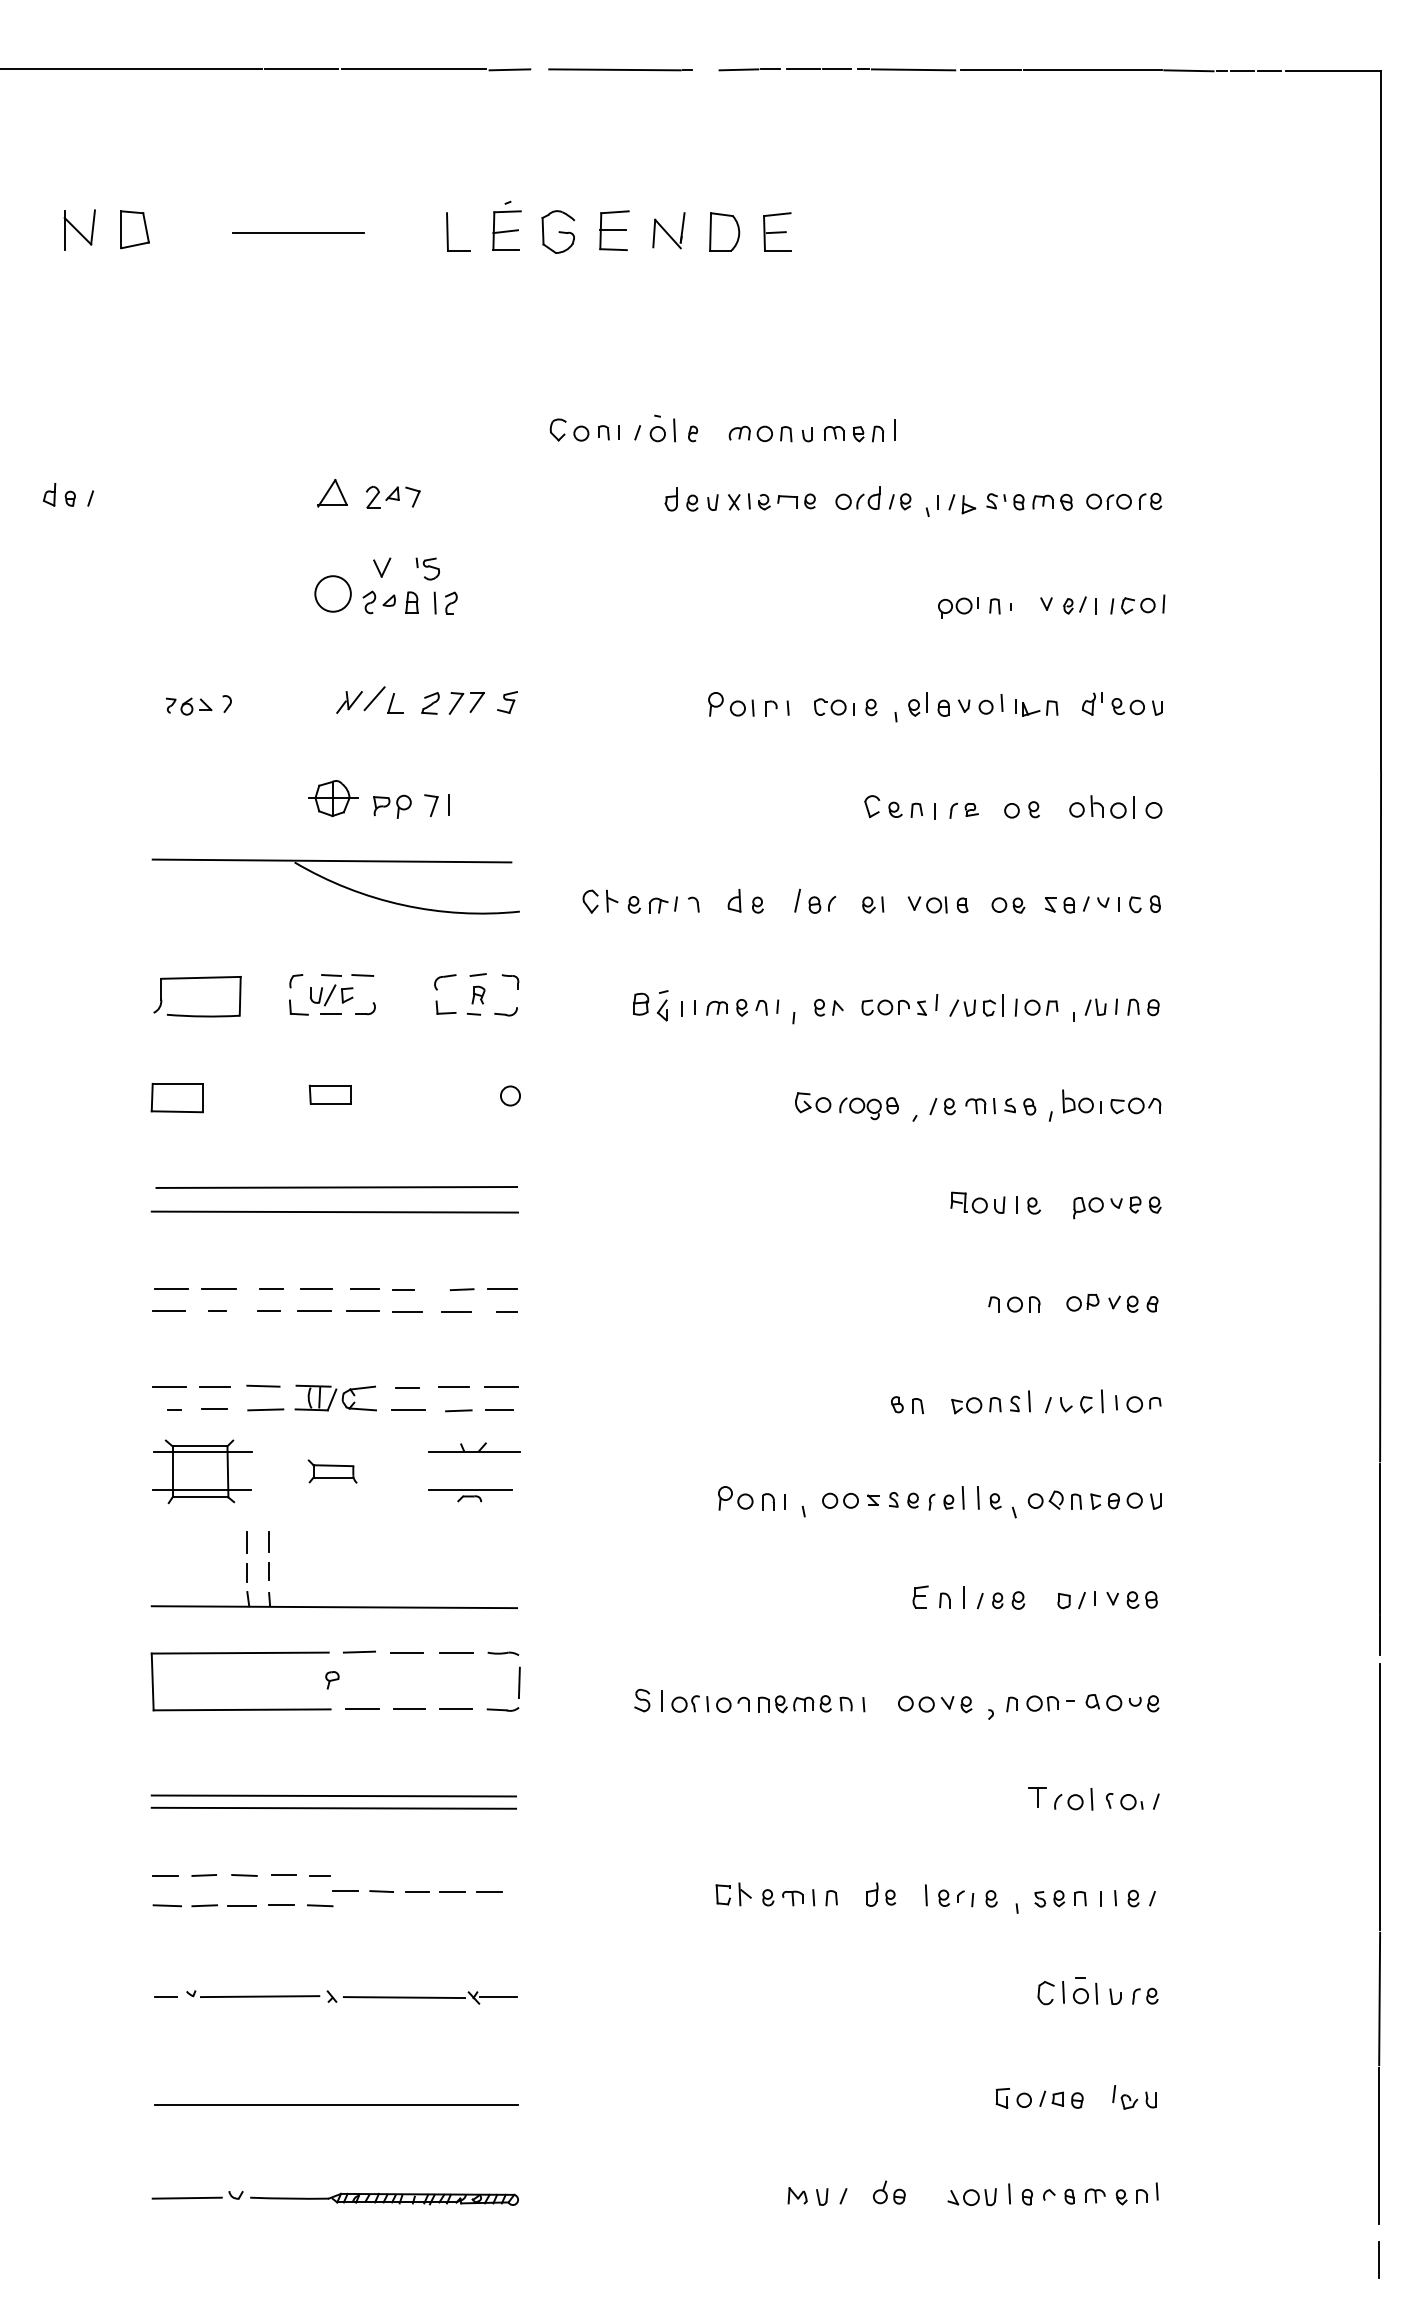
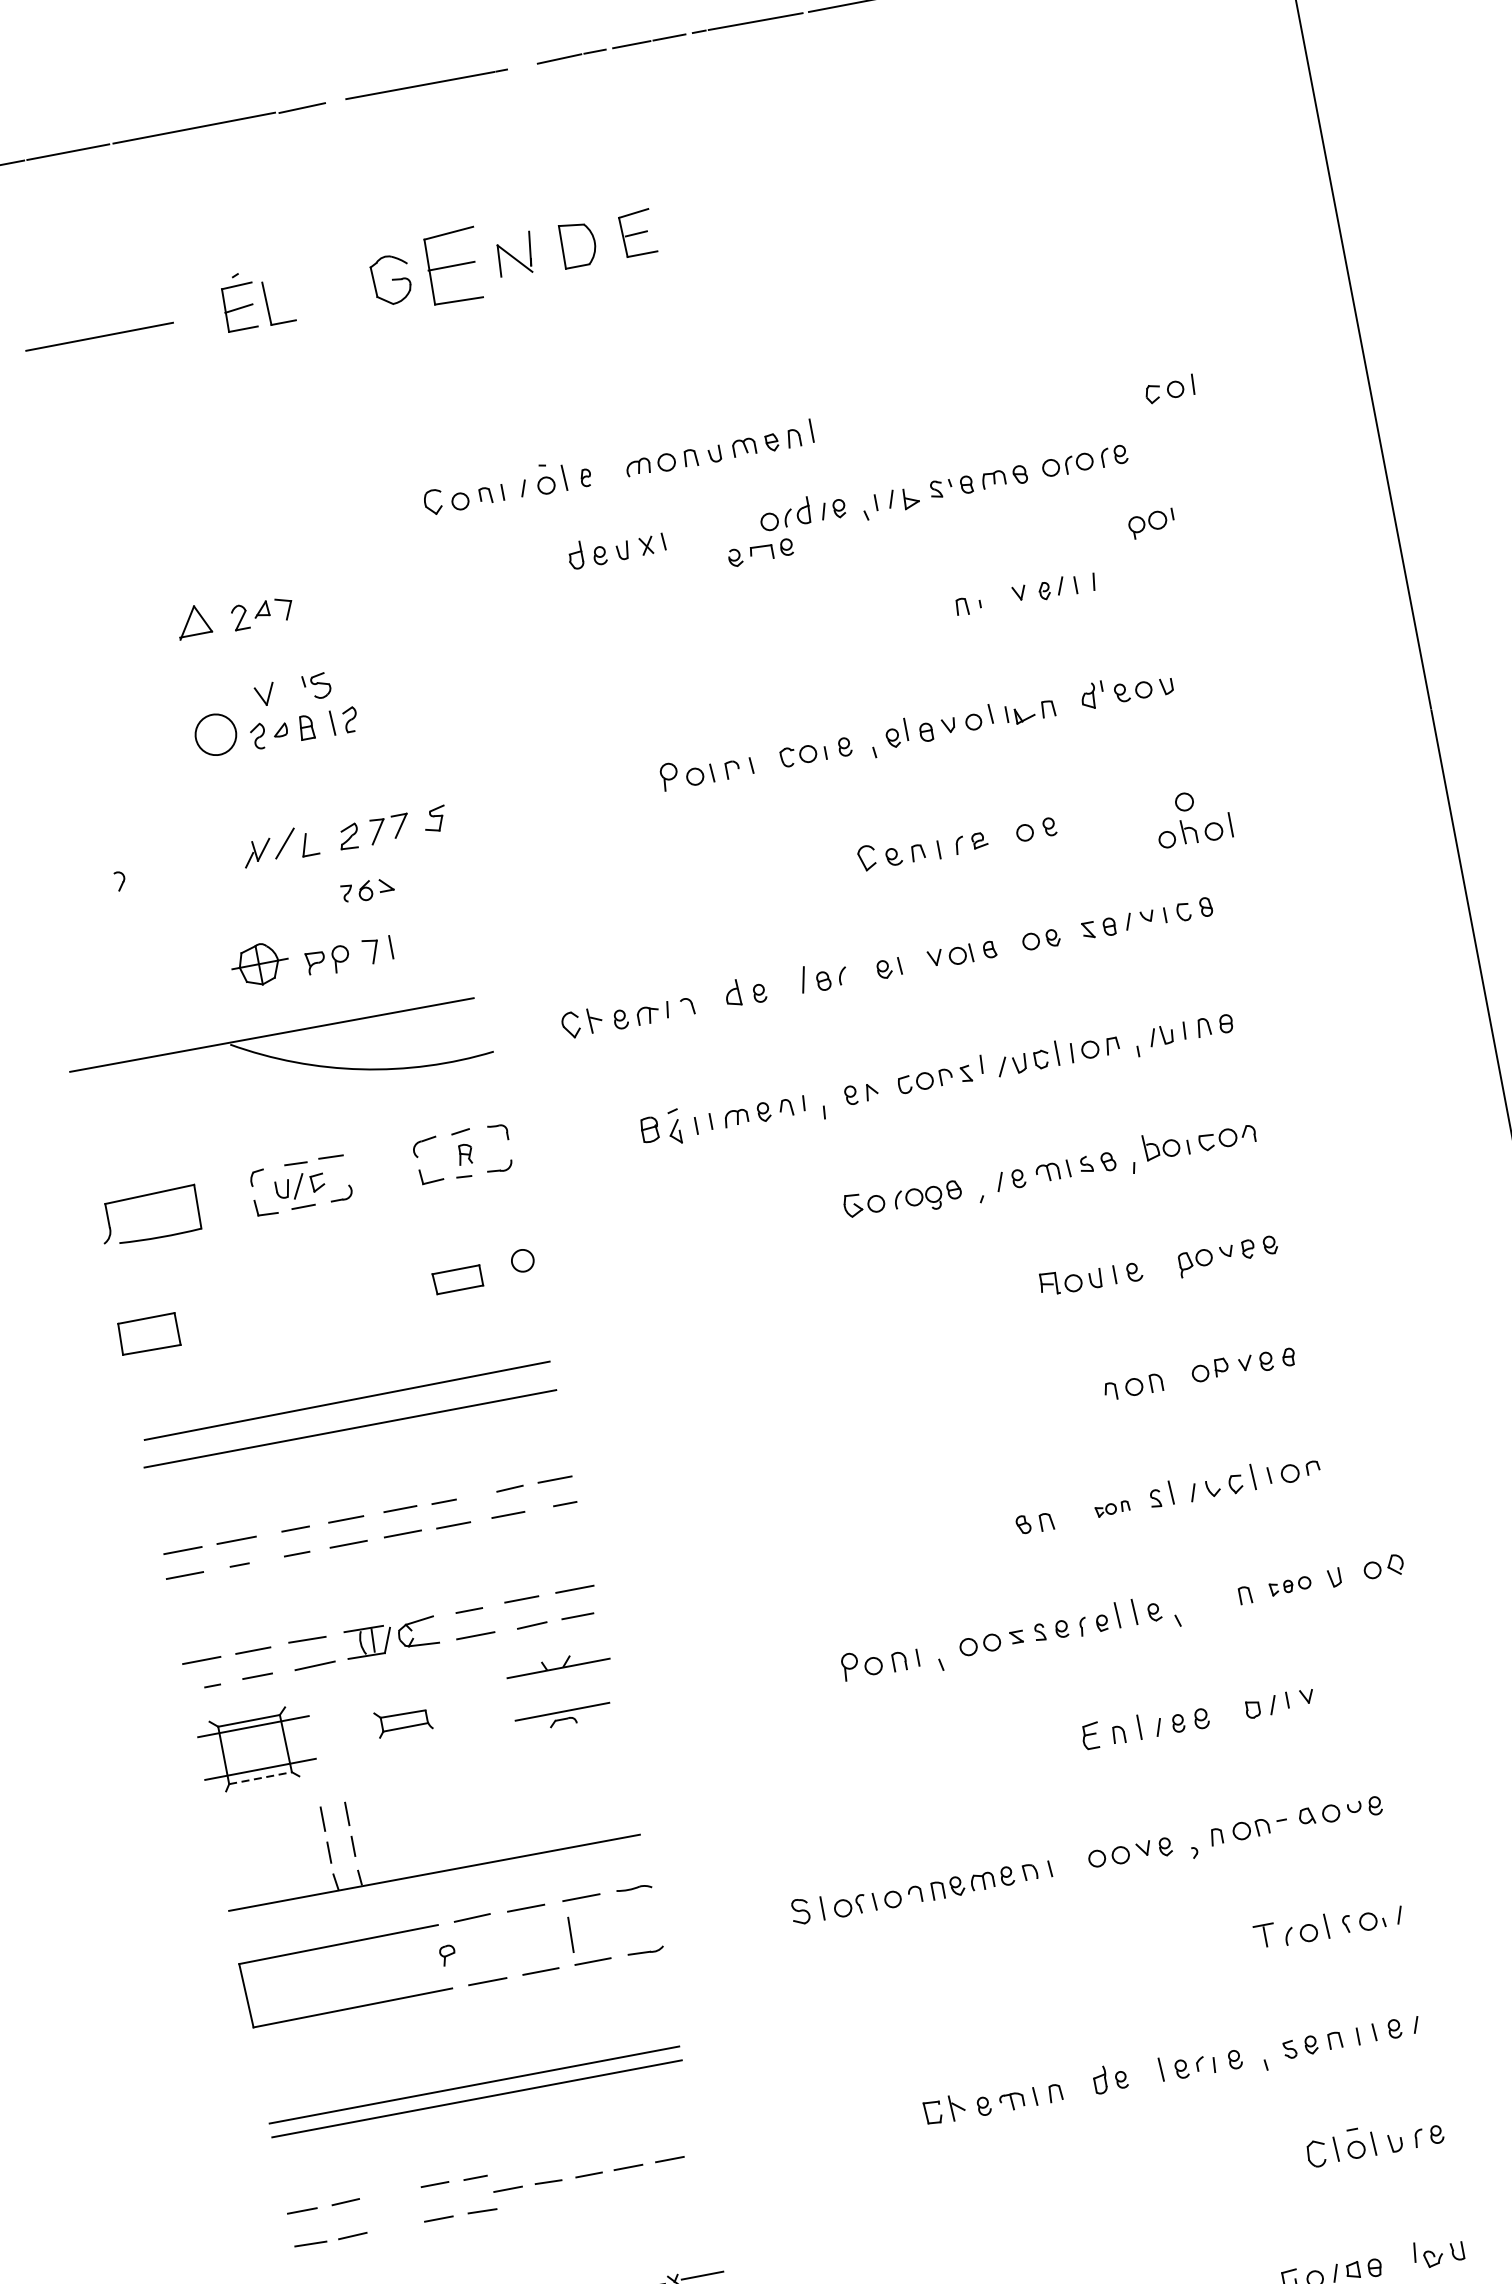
part: (506, 225) -> (238, 301), moved
part: (614, 230) -> (454, 266), size x1.6
part: (786, 501) -> (760, 552), moved
part: (1143, 604) -> (1170, 389), moved
part: (958, 607) -> (1151, 523), moved
part: (189, 706) -> (368, 890), moved
part: (1101, 806) -> (1194, 830), moved
part: (329, 1094) -> (456, 1279), moved
part: (976, 1405) -> (1112, 1508), size x0.6
line: (200, 1497) -> (260, 1778), solid -> dashed
part: (1045, 1499) -> (1383, 1566), moved
part: (1116, 1500) -> (1290, 1585), size x0.7
part: (1141, 1599) -> (1339, 1691), removed
line: (519, 1682) -> (570, 1934), moved
line: (244, 1875) -> (391, 2193), removed
line: (241, 1906) -> (394, 2228), removed

